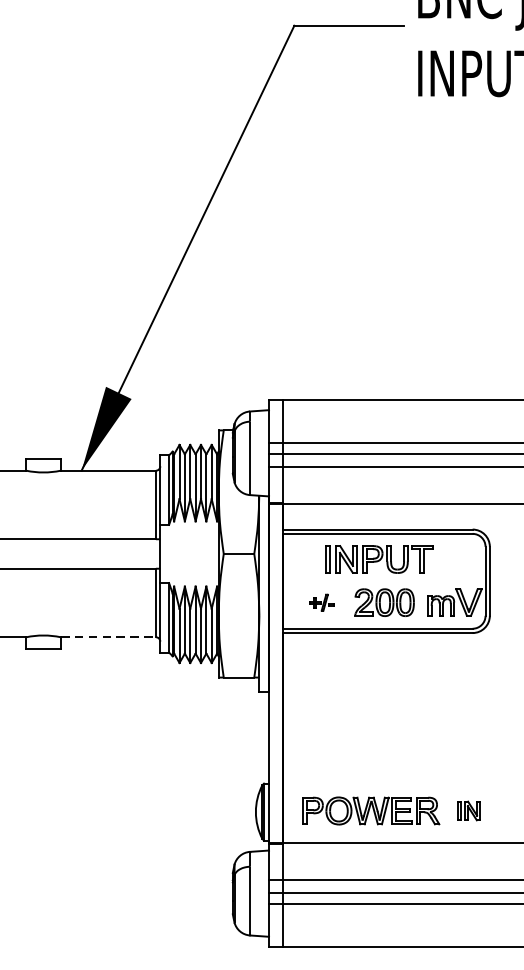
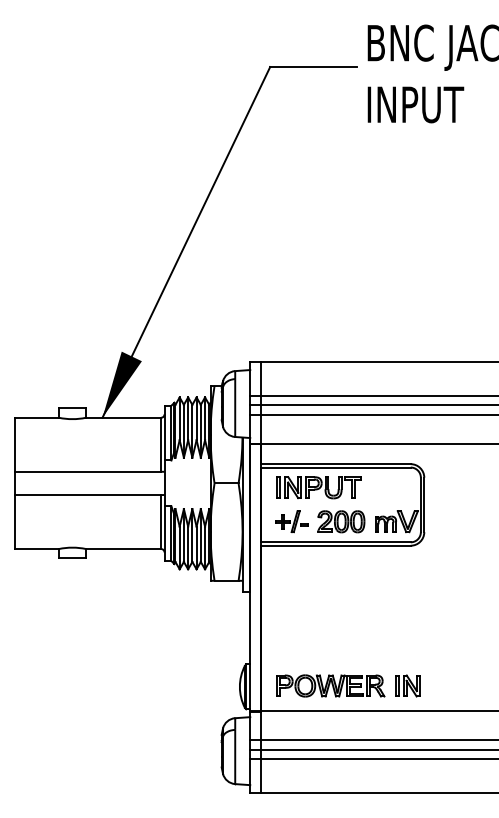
part: (378, 559) -> (318, 487), moved
part: (321, 602) -> (291, 521), size x1.67
line: (108, 637) -> (123, 549), dashed -> solid
part: (468, 810) -> (407, 685), size x1.43

